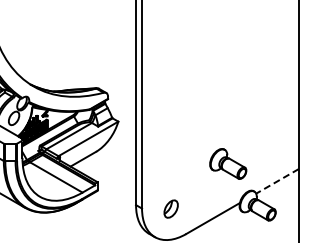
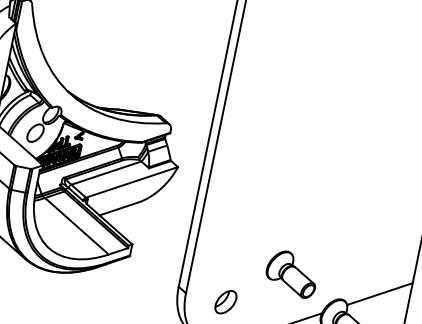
part: (228, 163) -> (292, 273), moved
line: (277, 181) -> (379, 294), dashed -> solid

